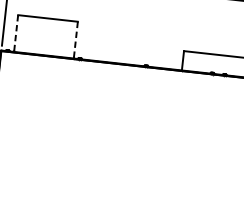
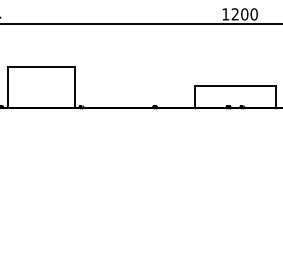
line: (16, 33) -> (8, 87), dashed -> solid
line: (75, 39) -> (74, 86), dashed -> solid

